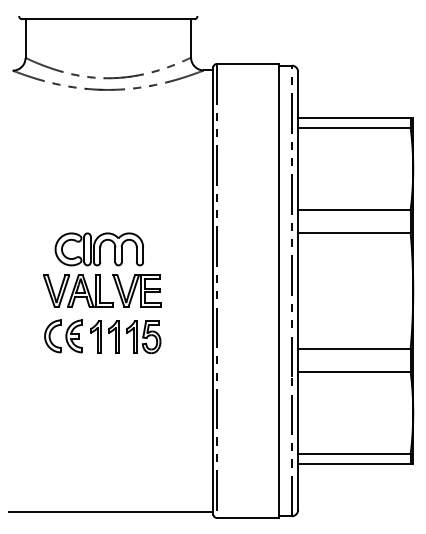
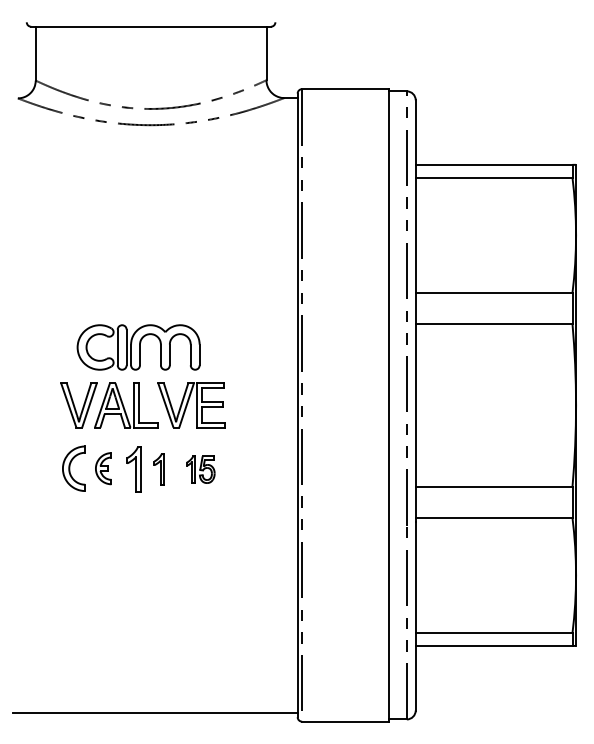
part: (74, 336) -> (103, 468), size x0.7
part: (113, 336) -> (158, 469), size x0.7
part: (143, 336) -> (200, 469), size x0.6

